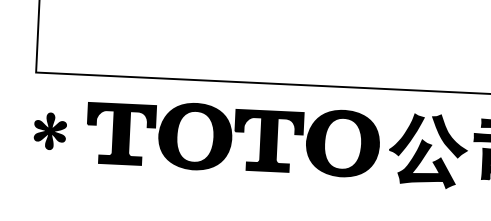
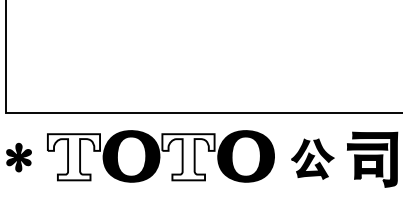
fill: (120, 134) -> (73, 157), removed
fill: (268, 141) -> (188, 157), removed
part: (428, 151) -> (312, 159), size x0.7

